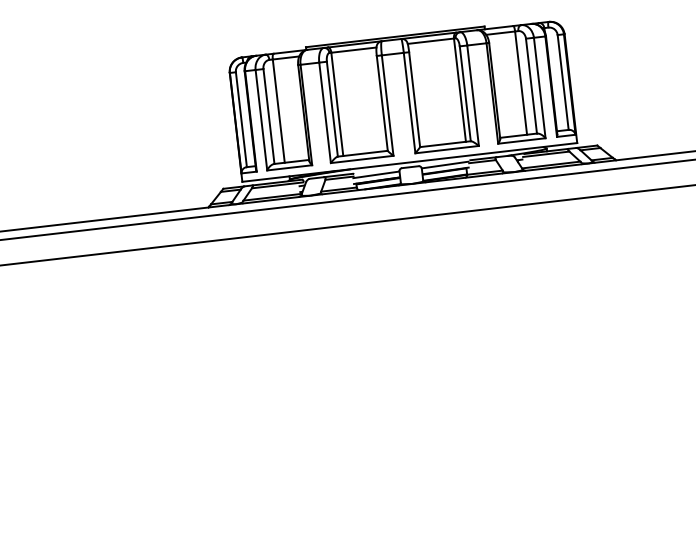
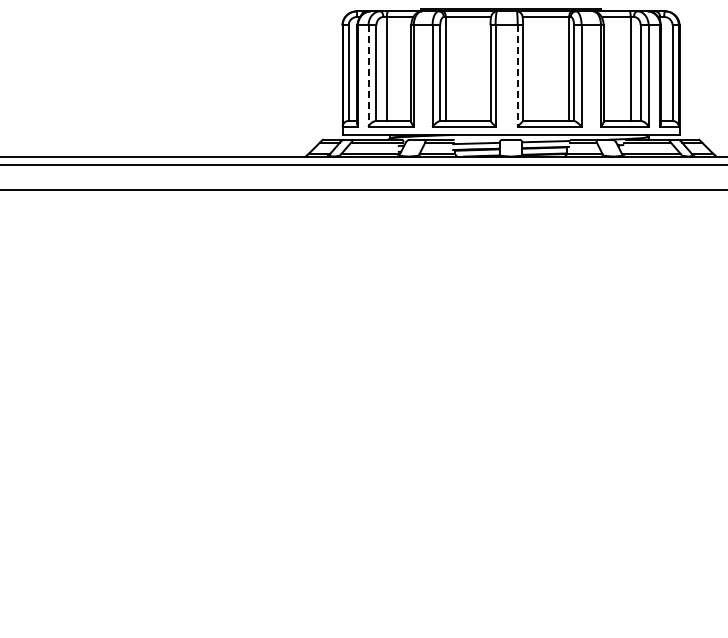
line: (409, 103) -> (517, 76), solid -> dashed
line: (261, 120) -> (368, 76), solid -> dashed

